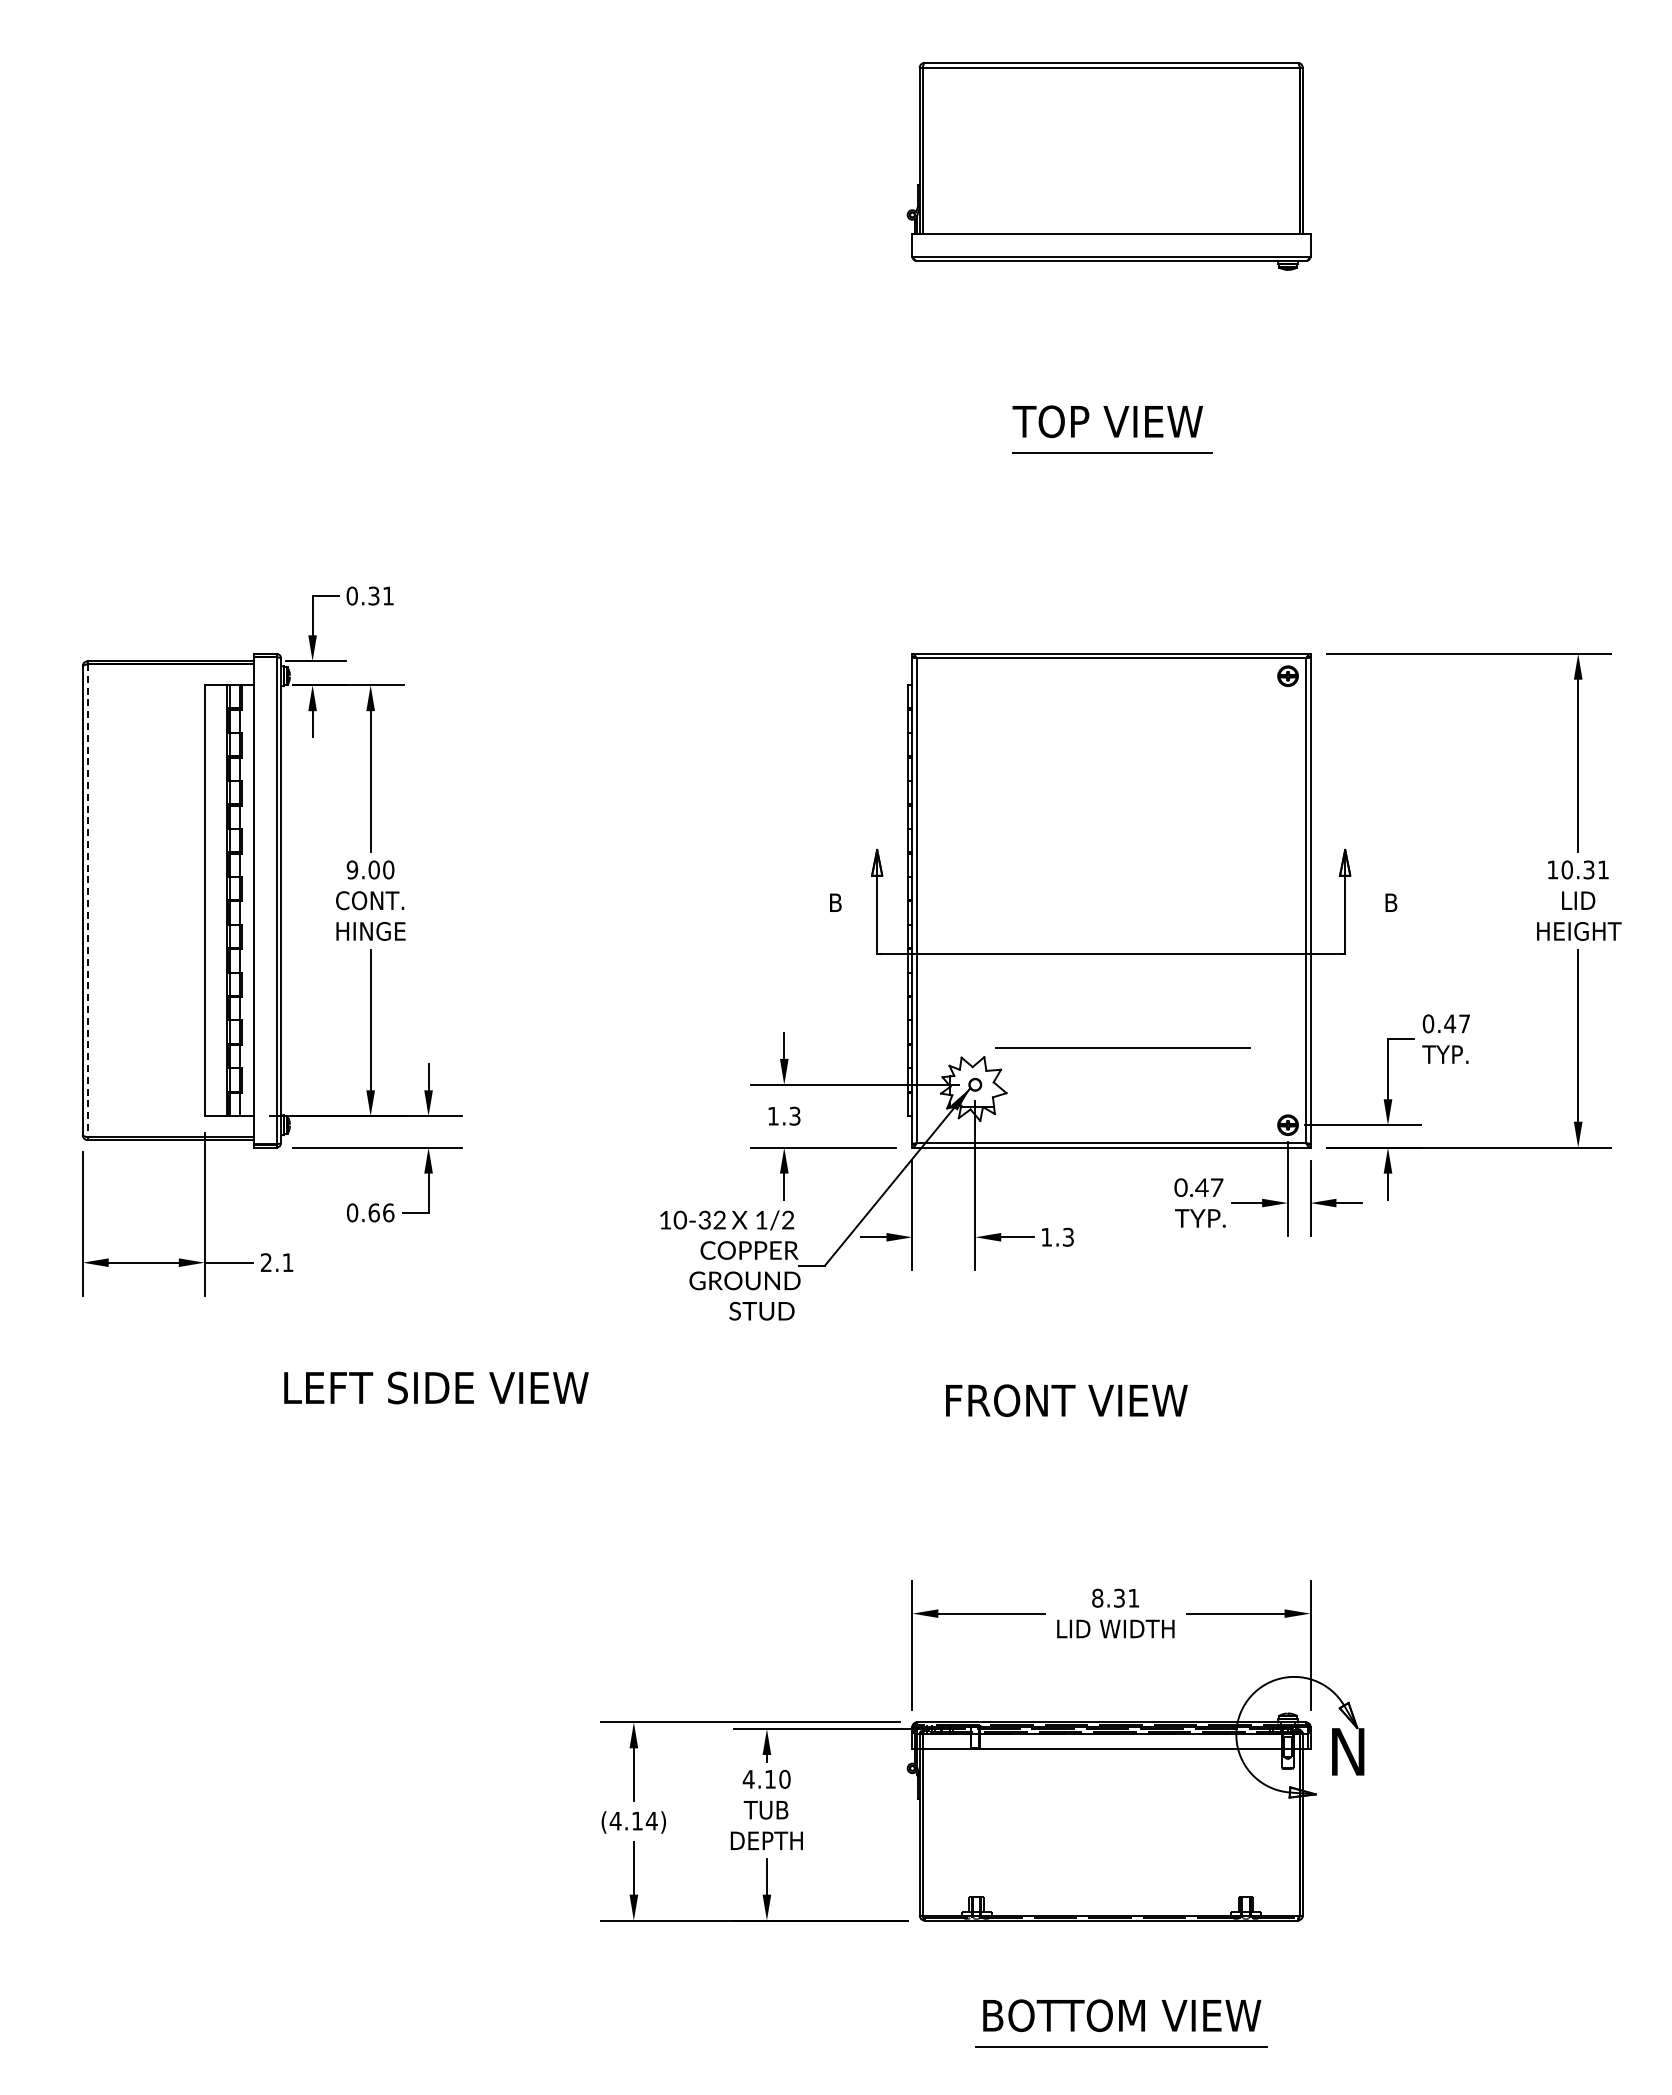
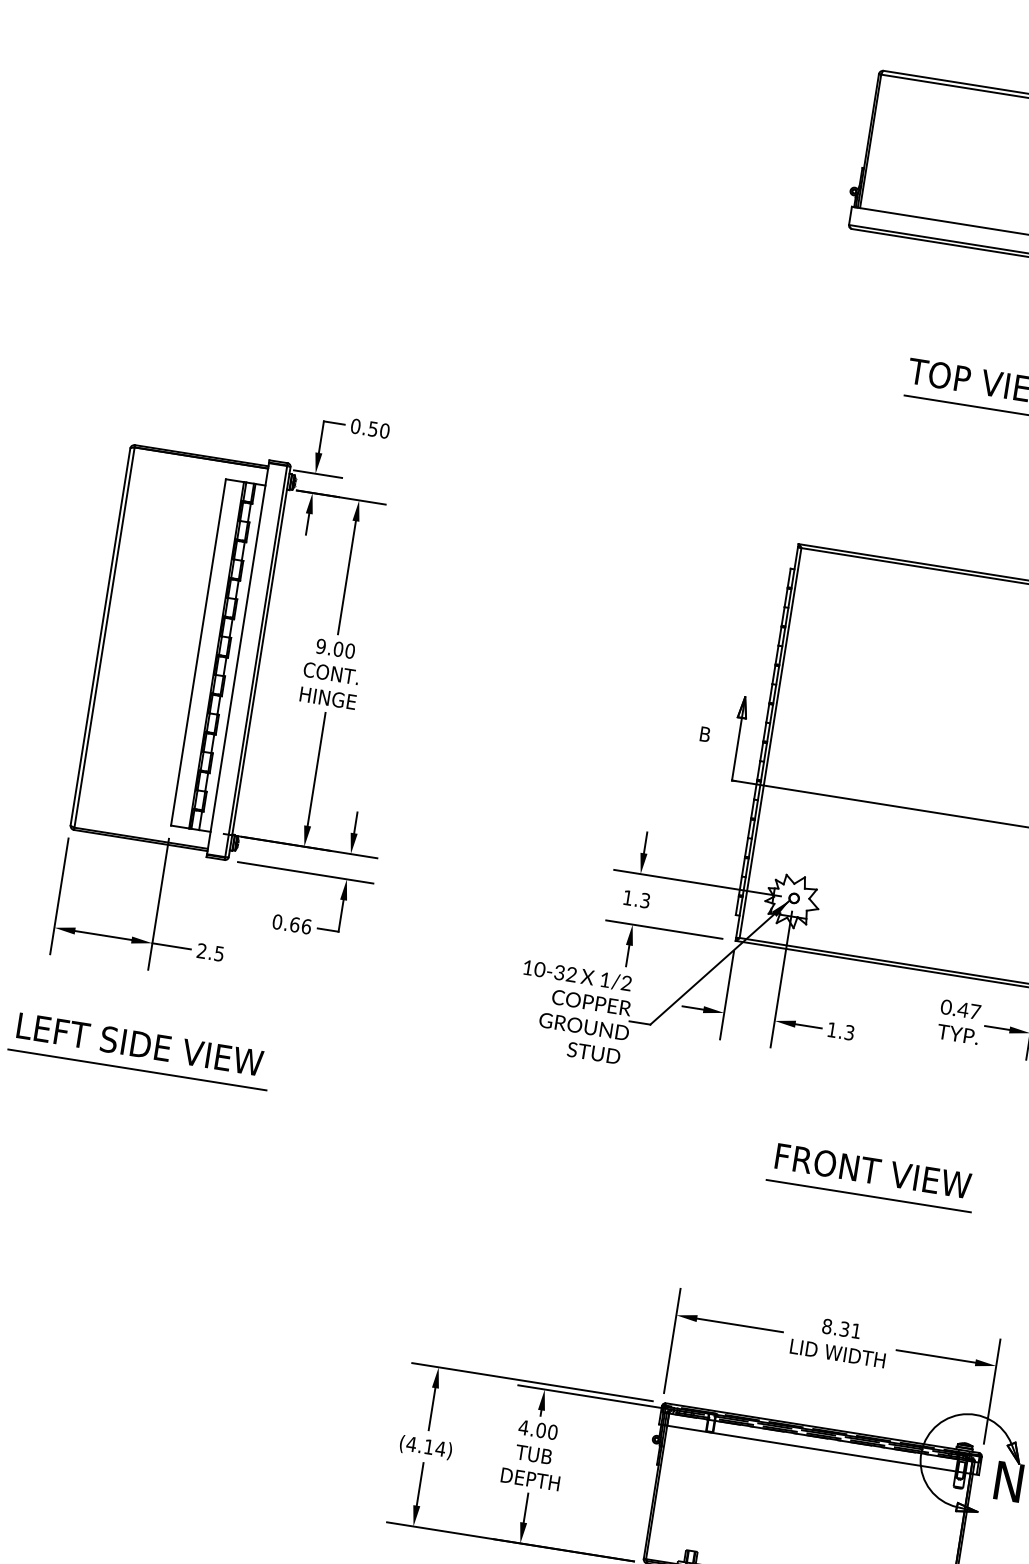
text: (381, 595) -> (379, 429), 0.31 -> 0.50
line: (87, 900) -> (104, 637), dashed -> solid
line: (1122, 1047) -> (868, 1195), moved
text: (287, 1262) -> (218, 953), 2.1 -> 2.5
text: (436, 1387) -> (140, 1044), moved
text: (1066, 1400) -> (873, 1170), moved
line: (210, 1419) -> (137, 1070), added
text: (770, 1778) -> (541, 1429), 4.10 -> 4.00

